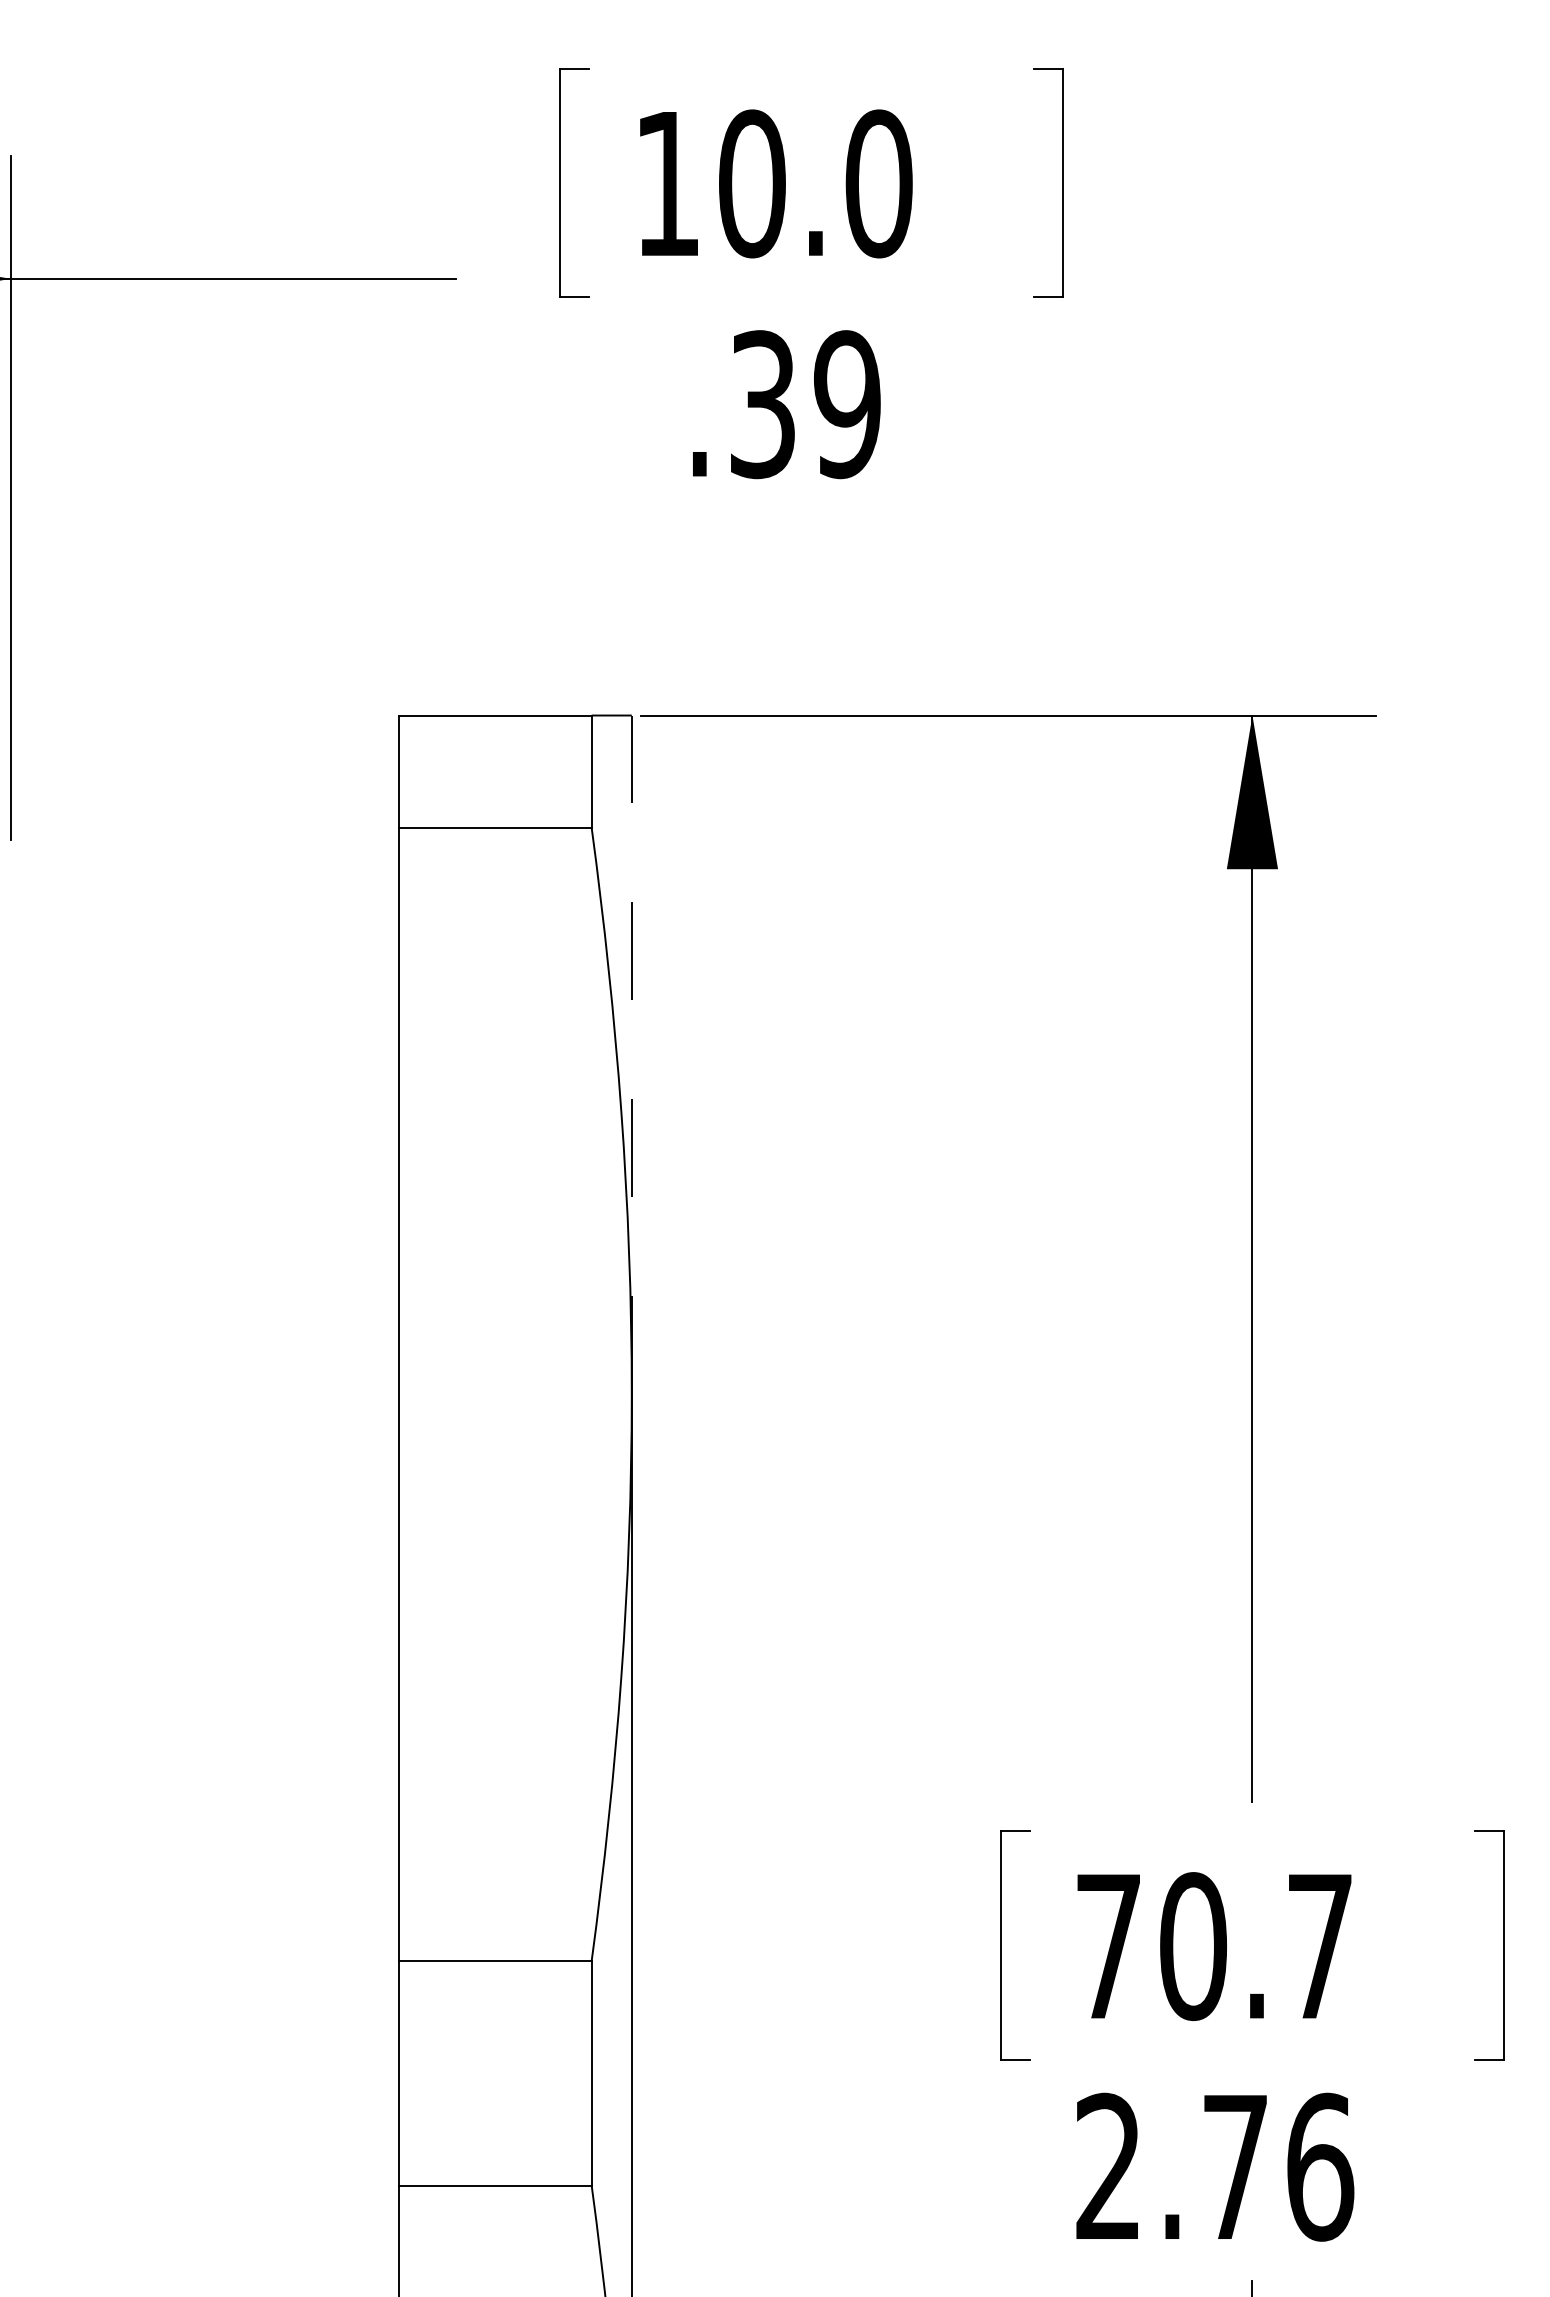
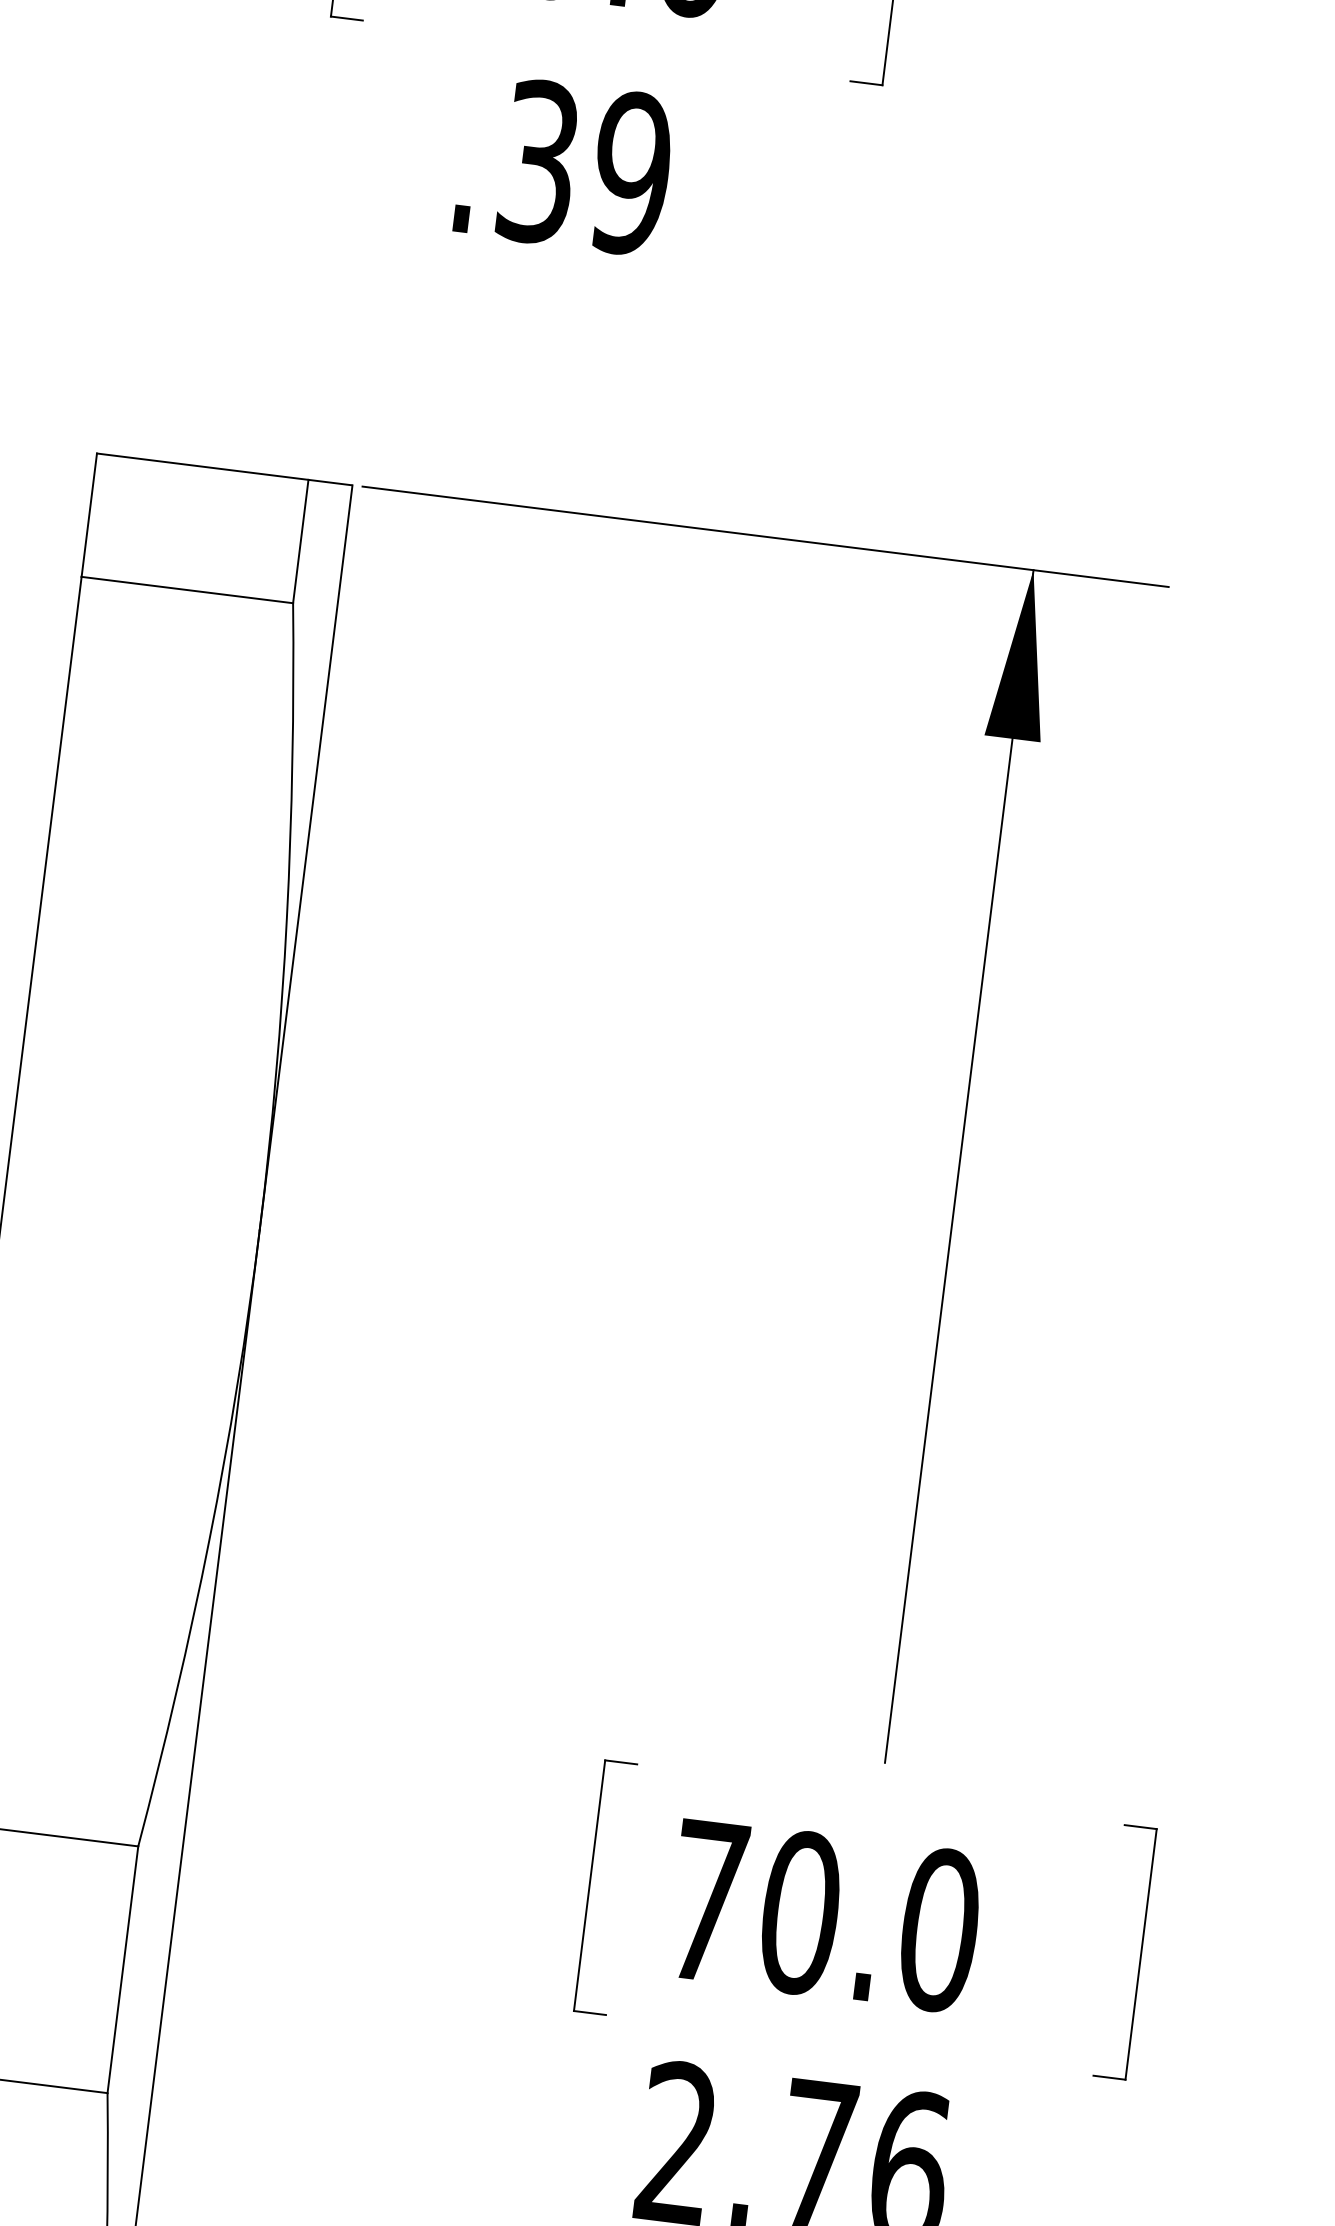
line: (631, 1054) -> (305, 857), dashed -> solid
text: (1320, 1946) -> (939, 1930), 70.7 -> 70.0

